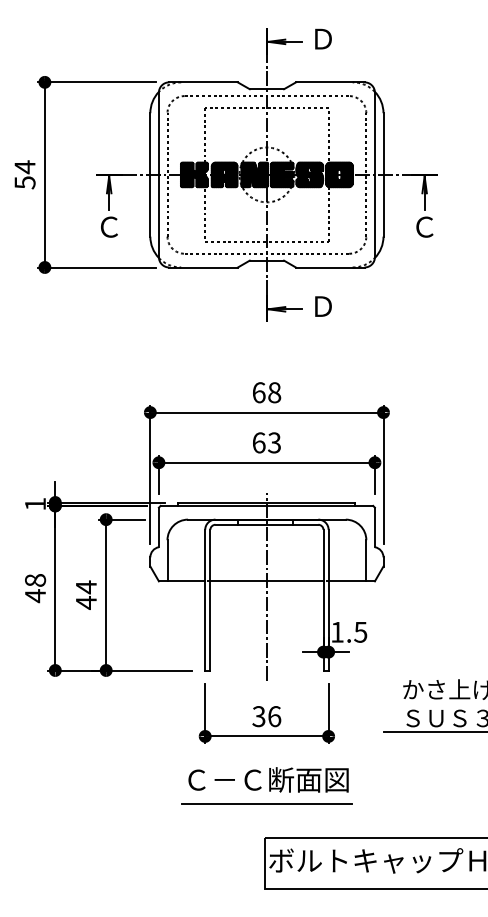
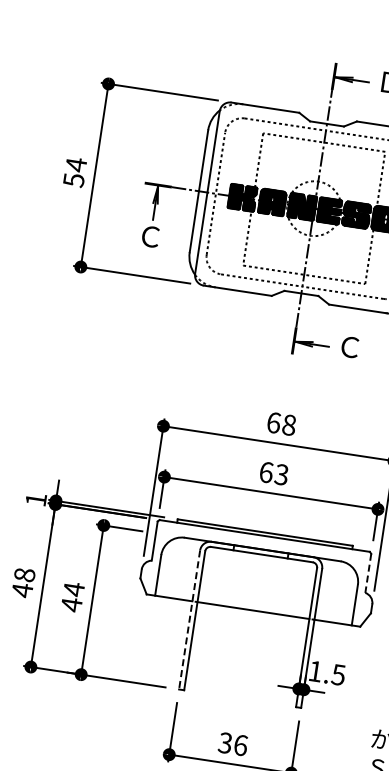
text: (322, 306) -> (349, 347), Ｄ -> Ｃ
line: (374, 527) -> (367, 573), solid -> dashed
line: (266, 586) -> (252, 615), removed
line: (205, 600) -> (189, 620), solid -> dashed

